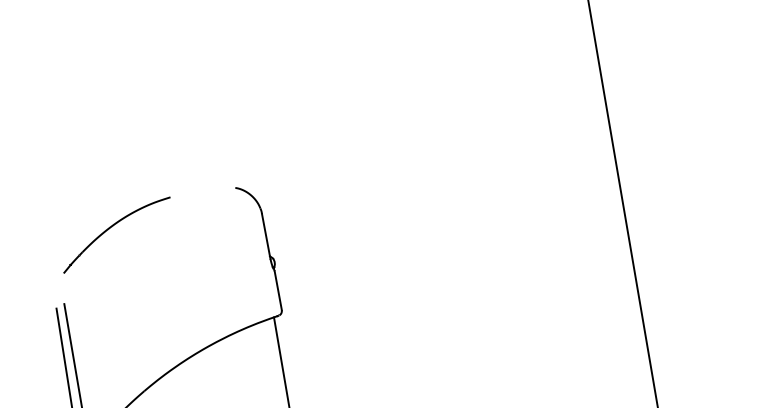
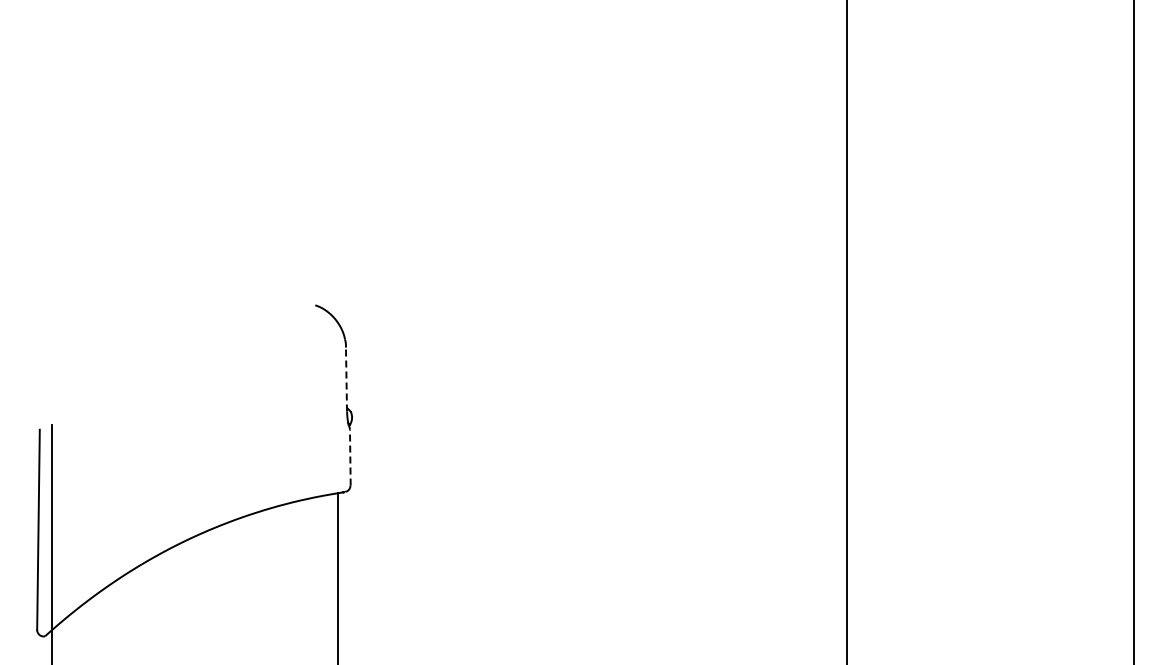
part: (111, 227) -> (135, 330), removed
line: (266, 236) -> (346, 379), solid -> dashed
line: (278, 290) -> (350, 457), solid -> dashed

